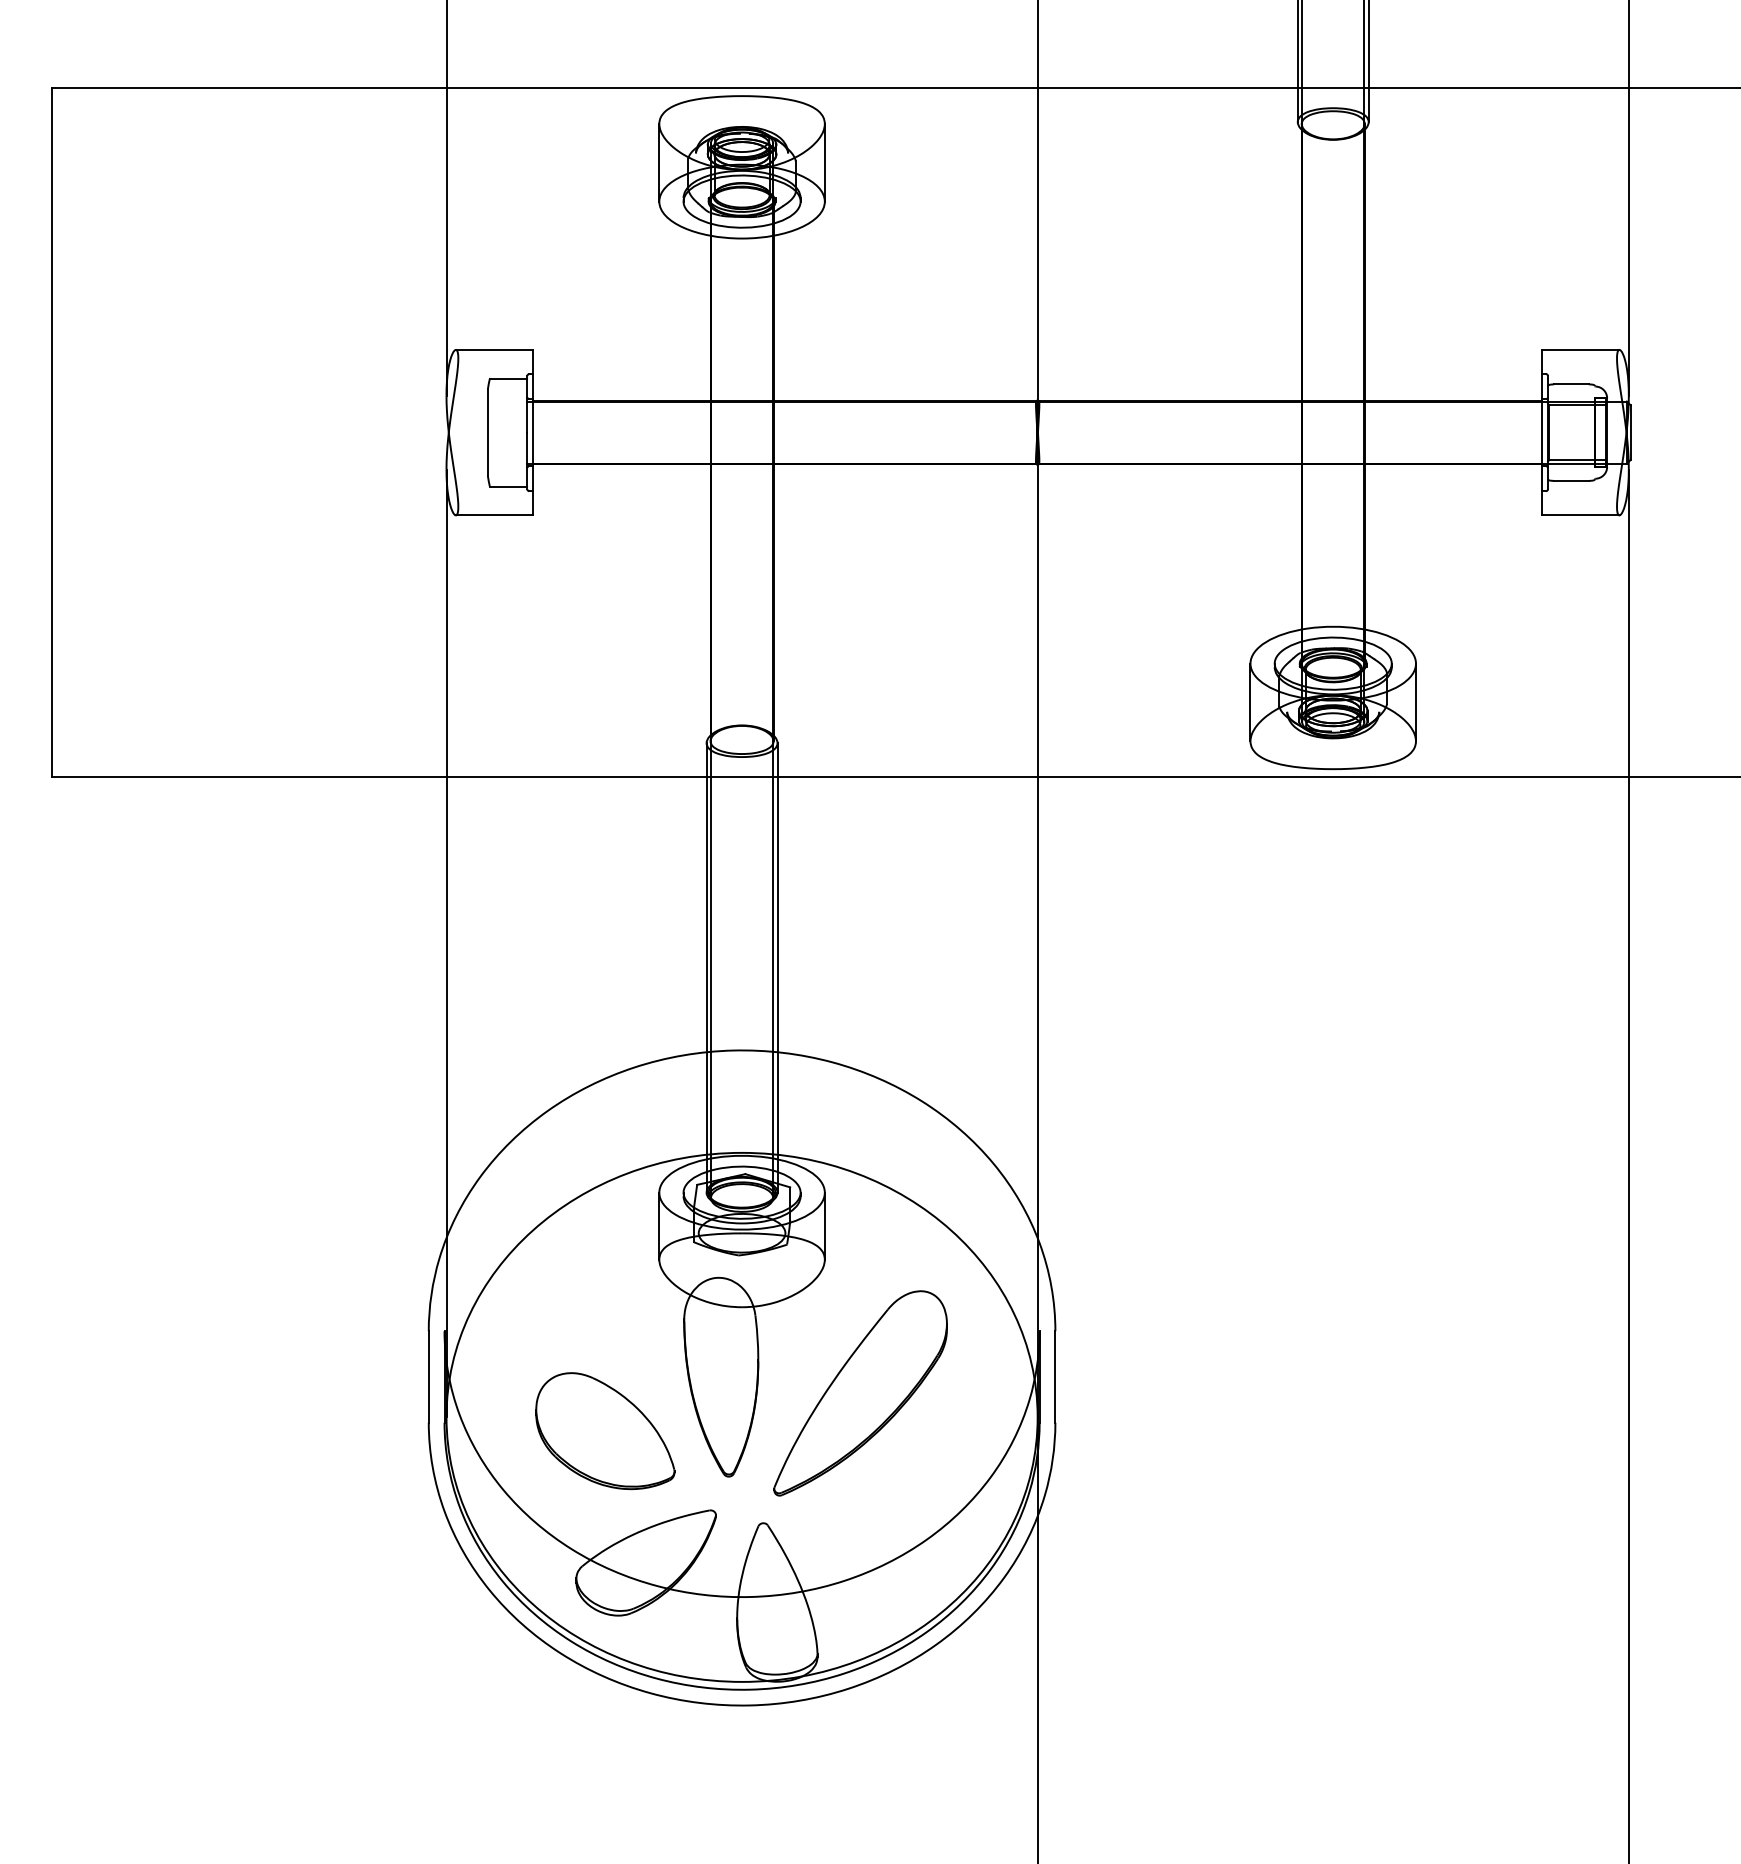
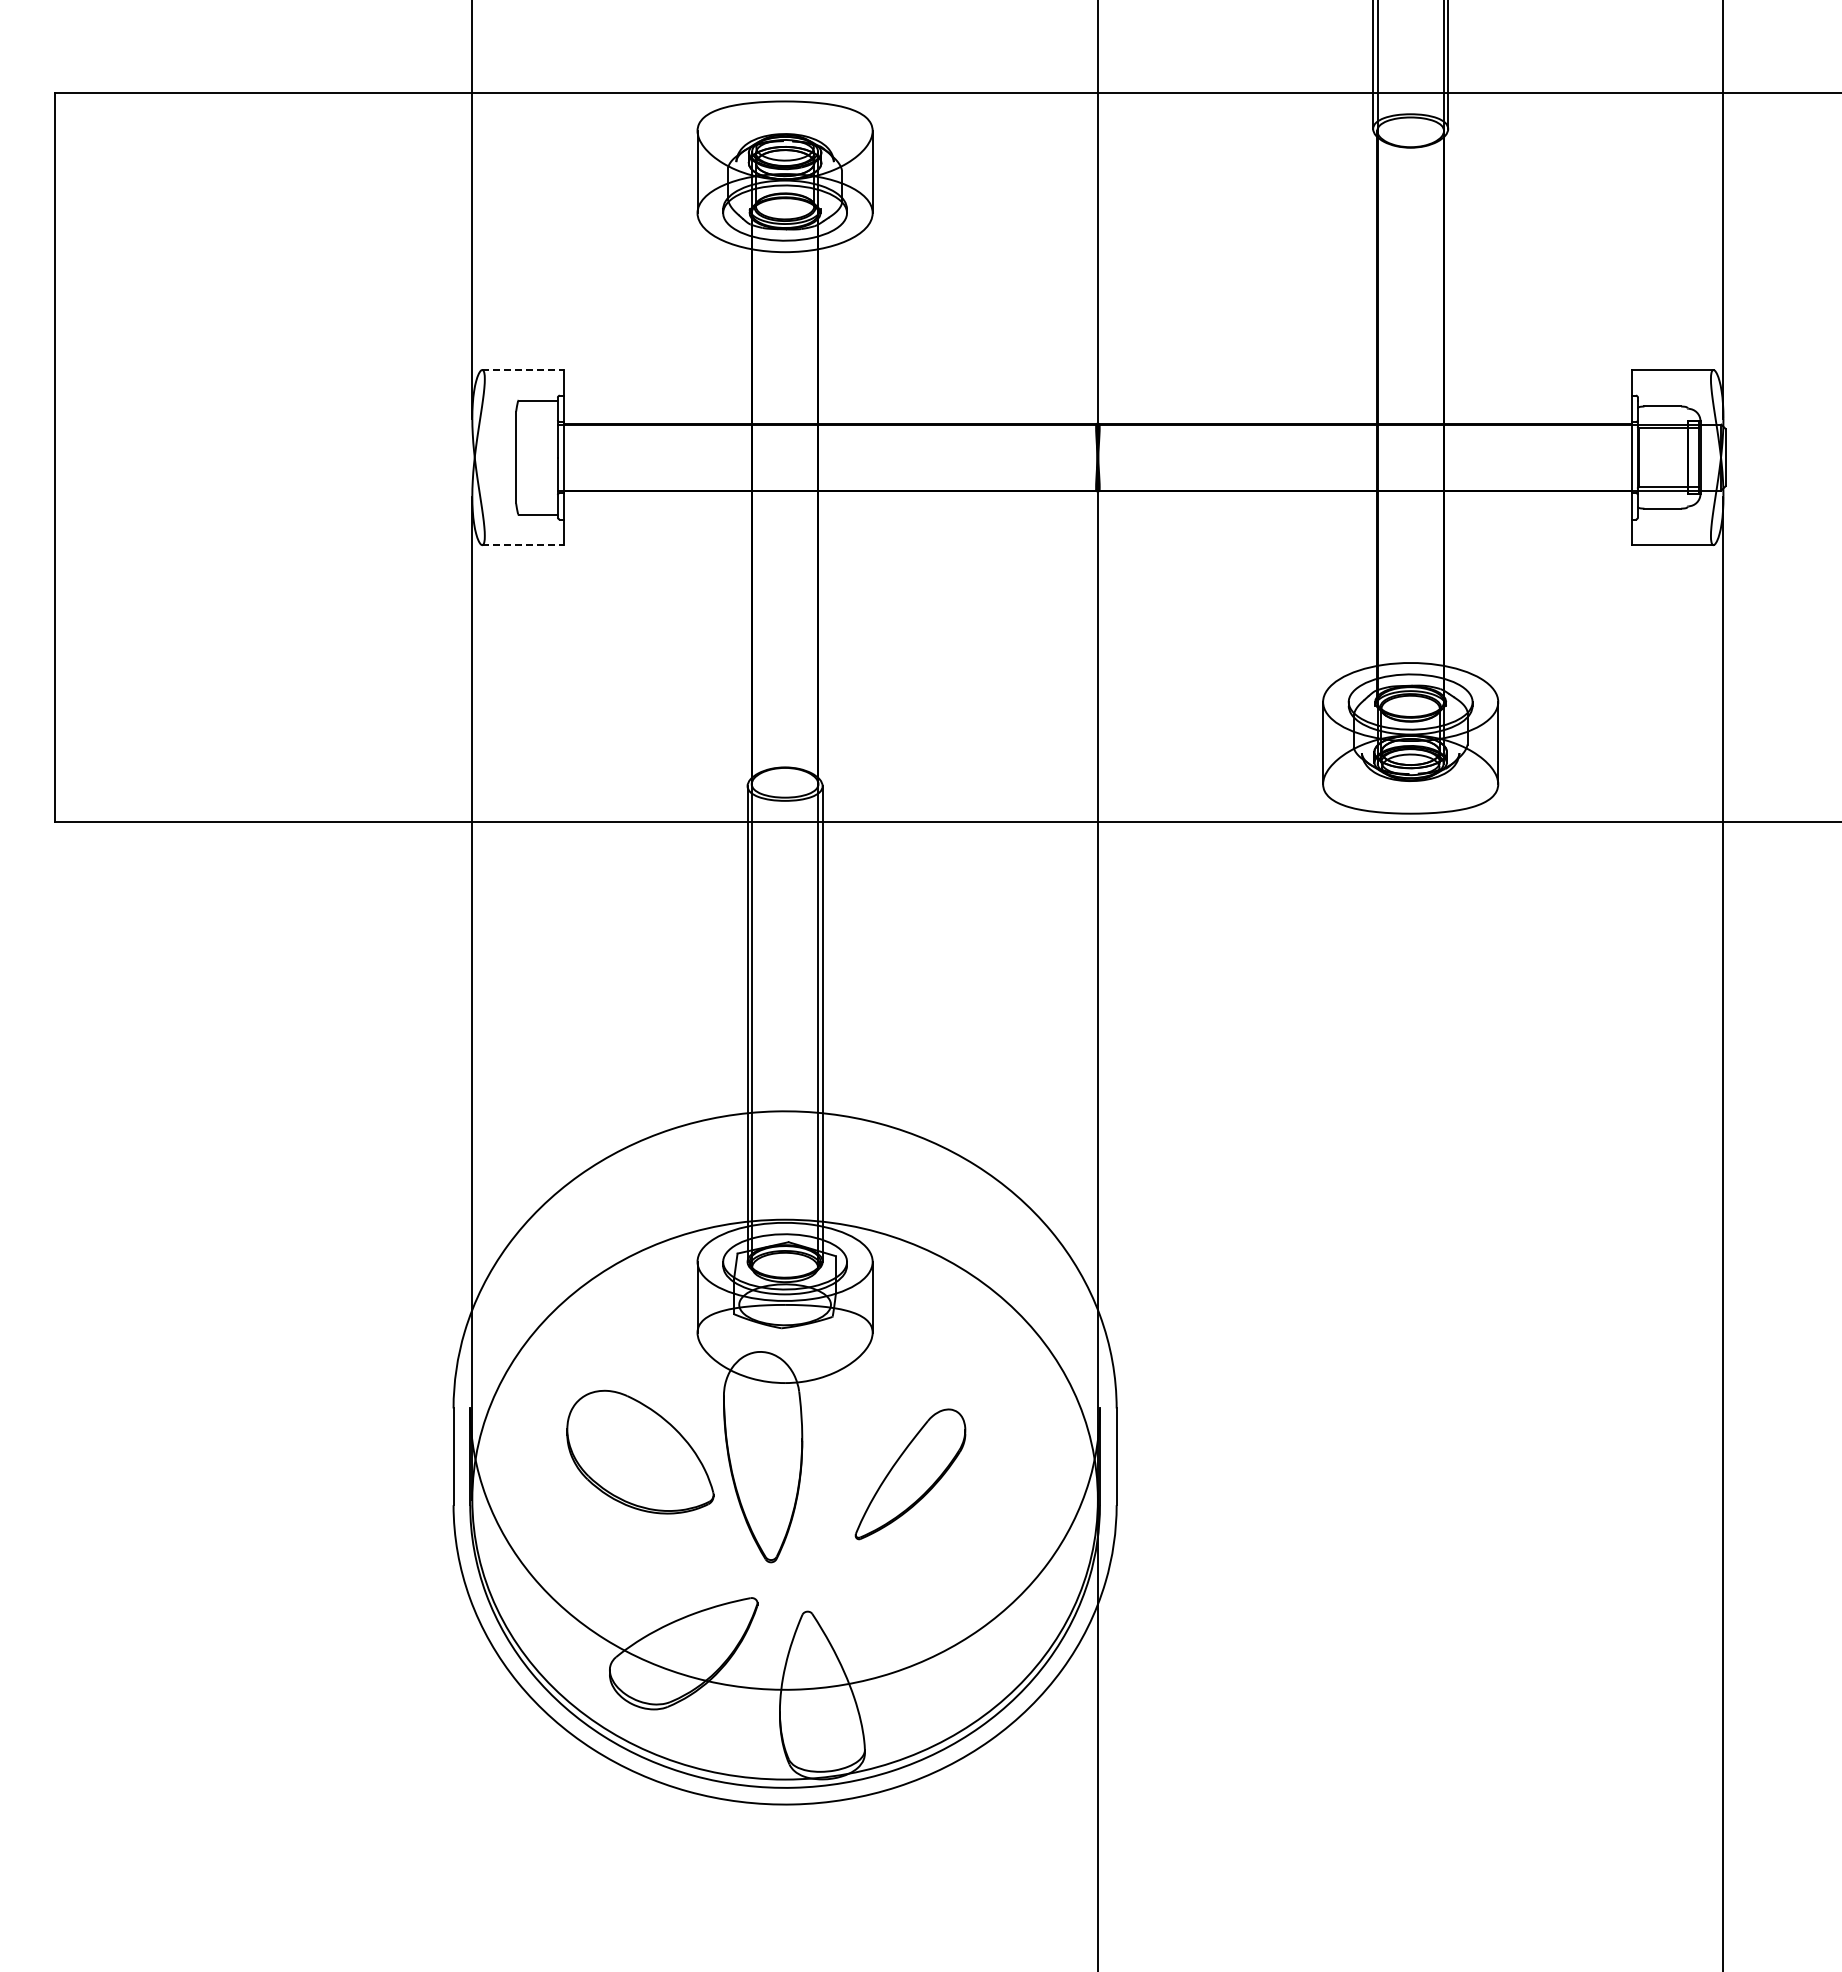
line: (494, 350) -> (523, 370), solid -> dashed
line: (494, 515) -> (523, 545), solid -> dashed
part: (860, 1393) -> (910, 1474), size x0.6
part: (605, 1430) -> (640, 1451), moved

